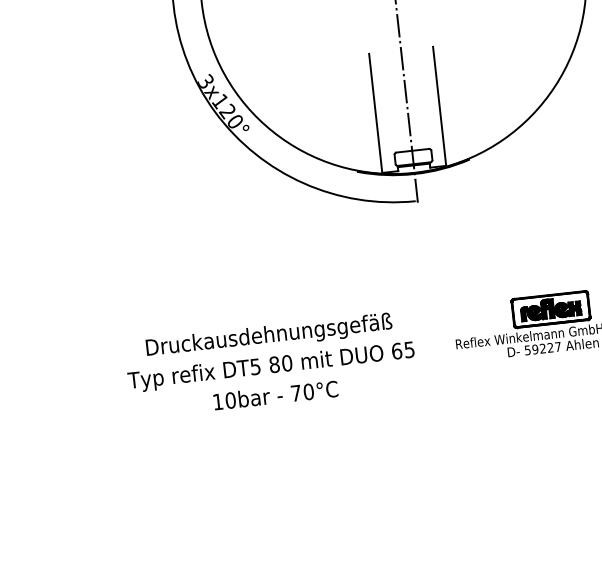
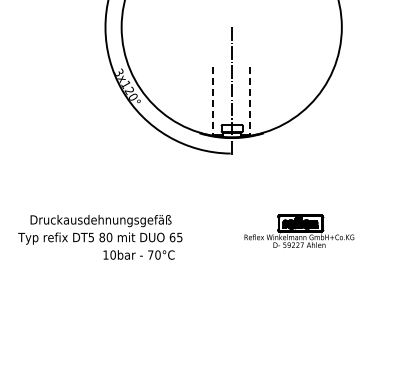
line: (440, 106) -> (250, 101), solid -> dashed
line: (375, 113) -> (213, 101), solid -> dashed
text: (269, 351) -> (100, 229), moved

